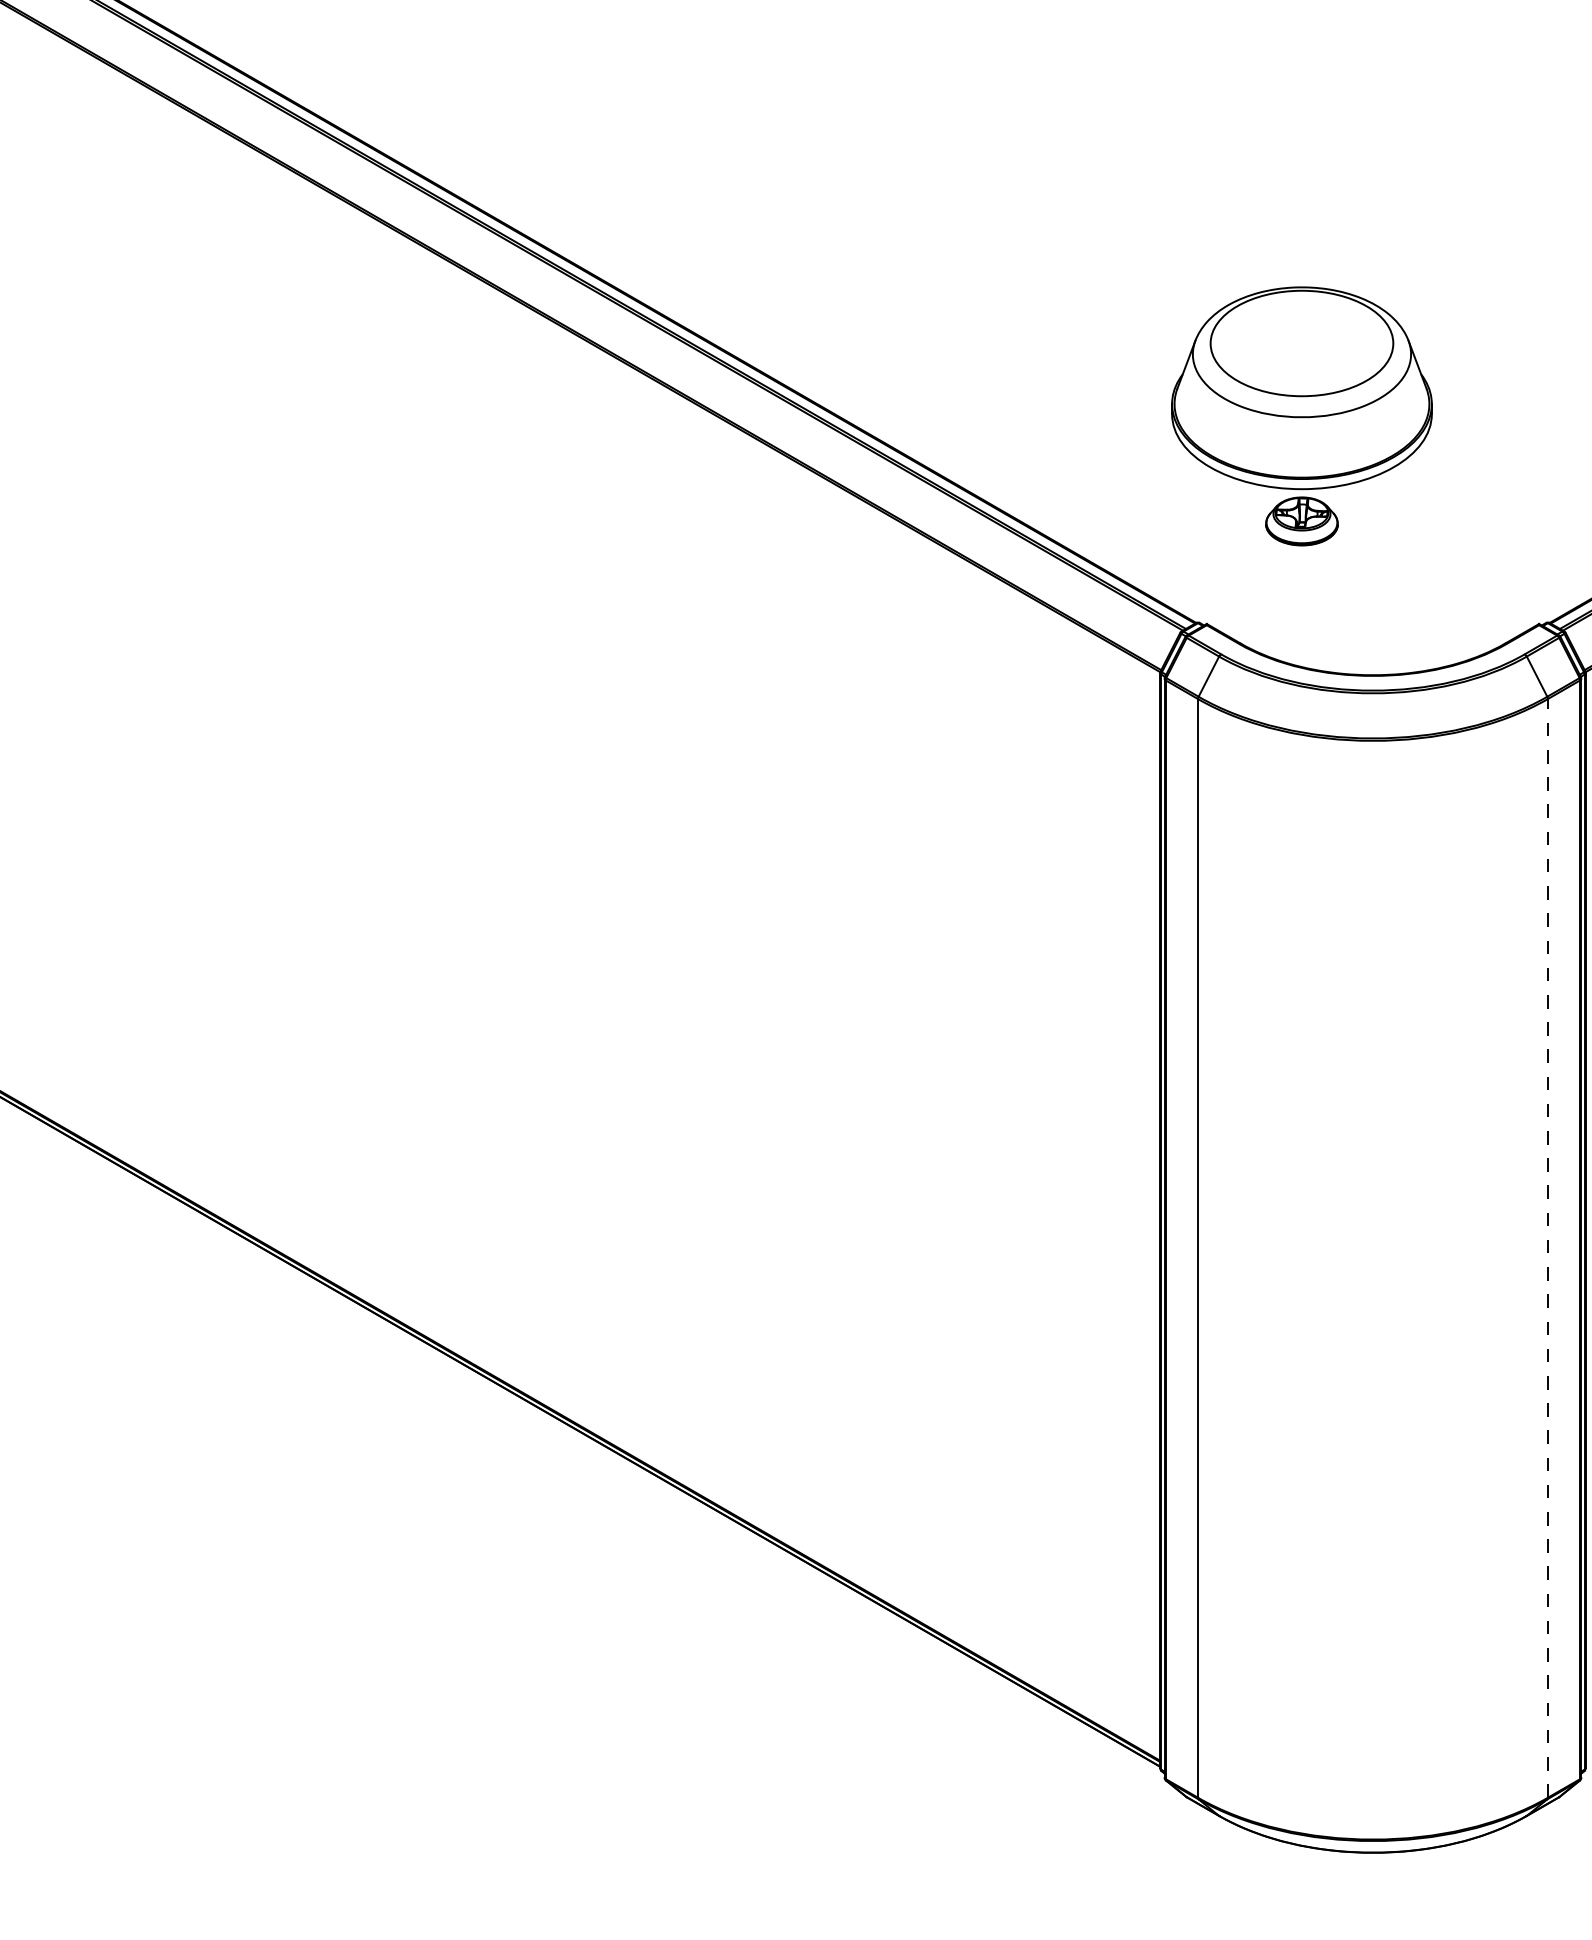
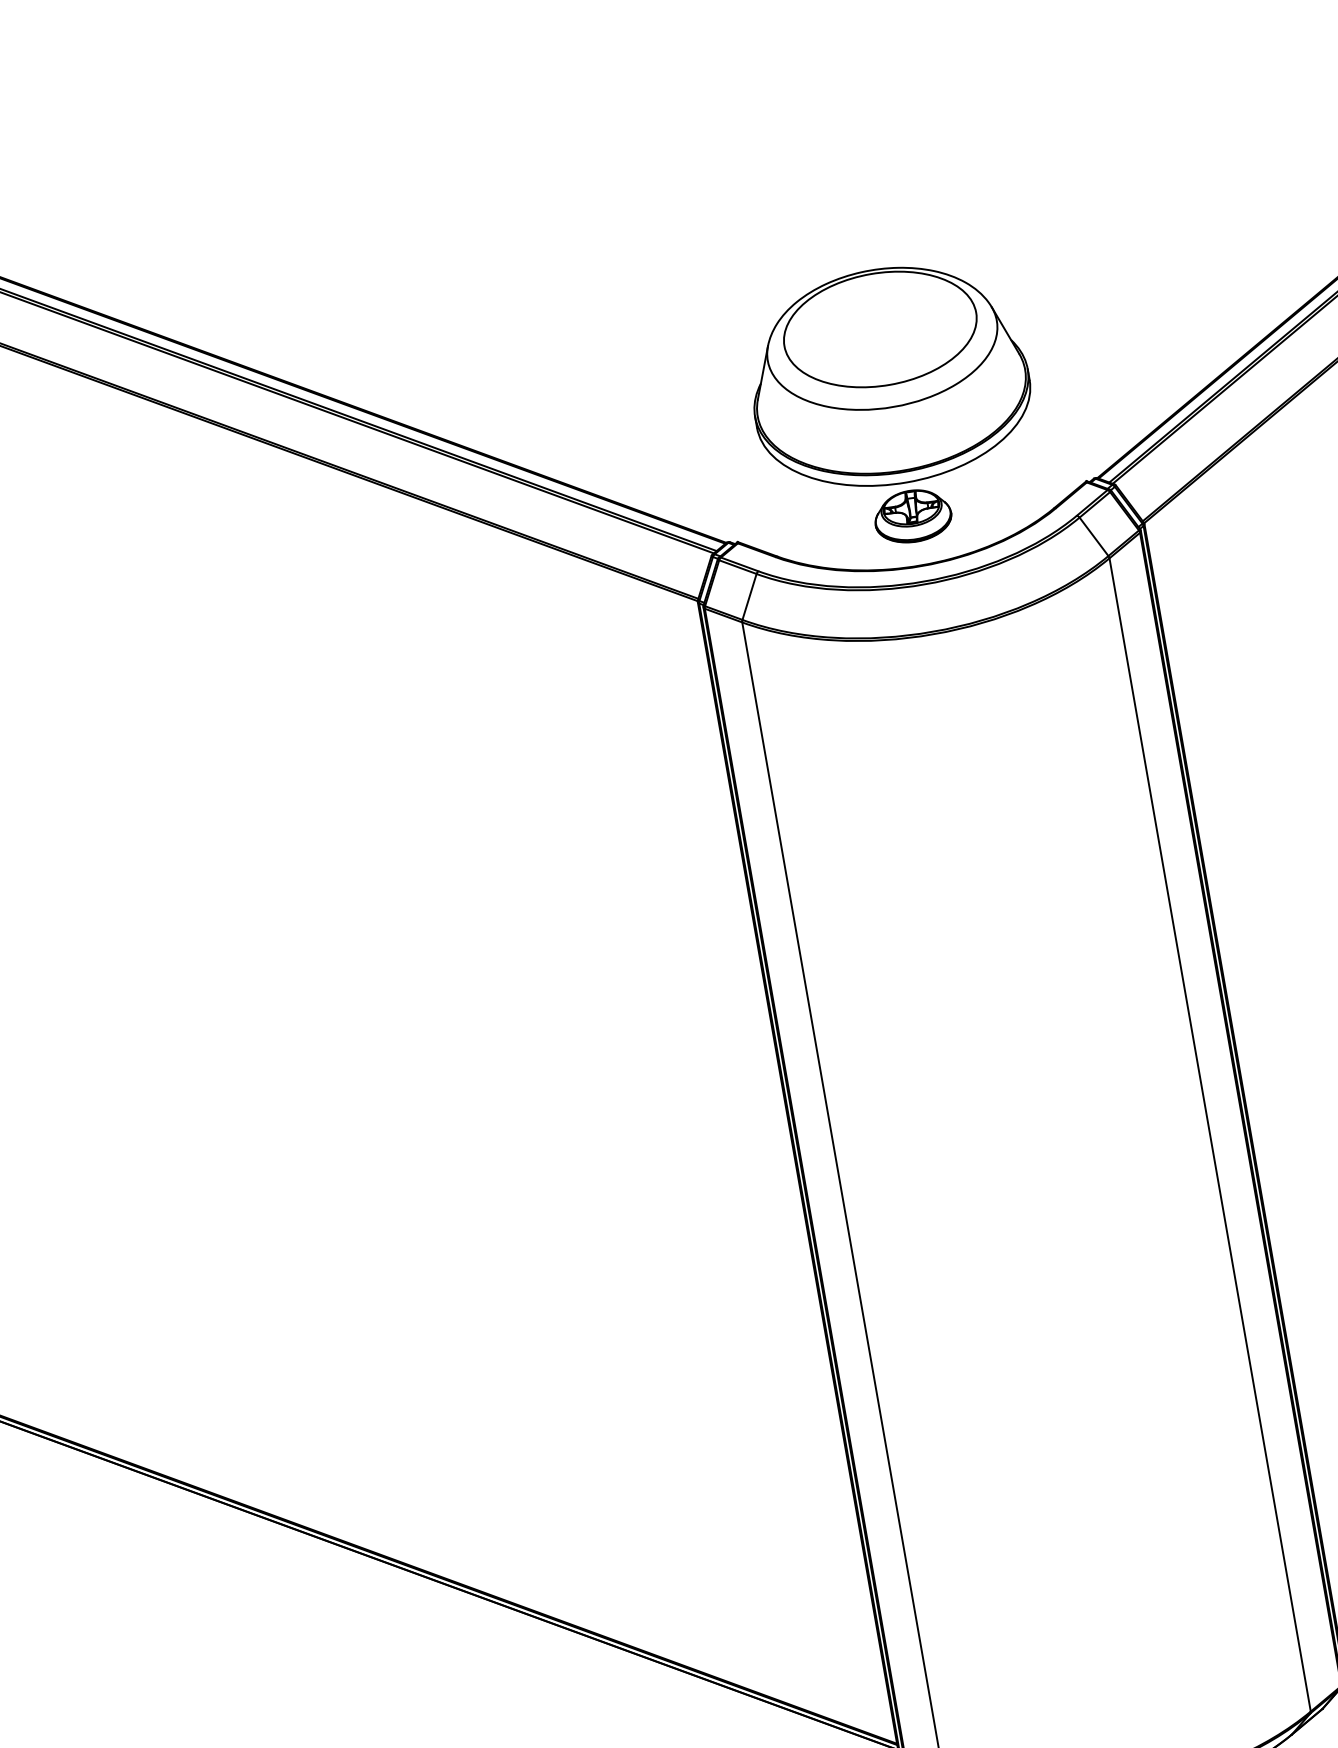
part: (1301, 416) -> (893, 406), moved
line: (1547, 1247) -> (1209, 1134), dashed -> solid

